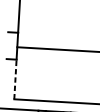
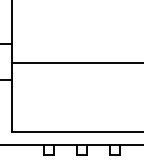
line: (15, 79) -> (11, 105), dashed -> solid

